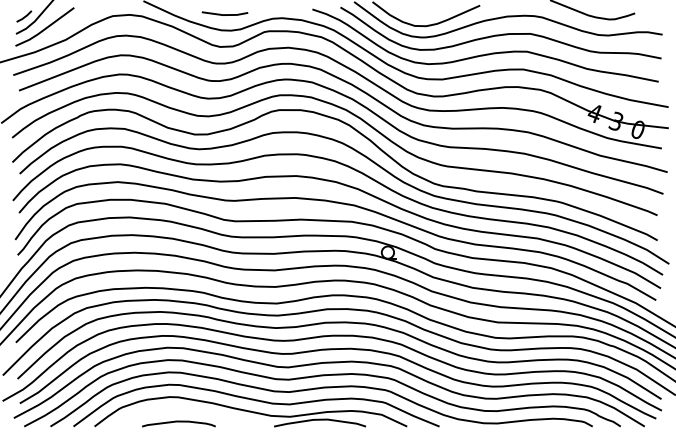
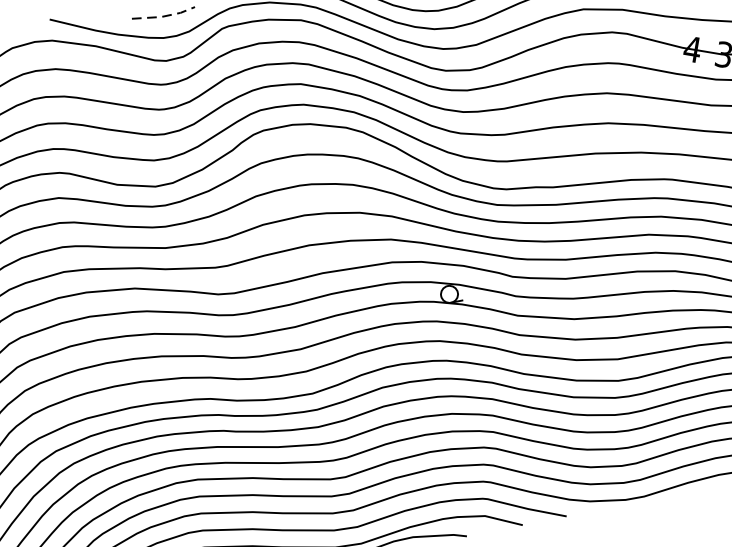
line: (225, 15) -> (164, 16), solid -> dashed

